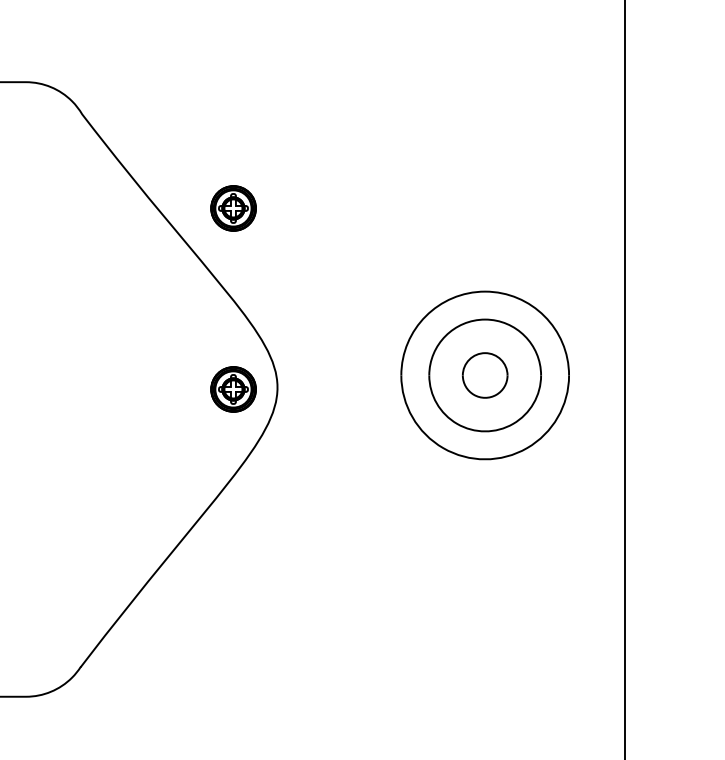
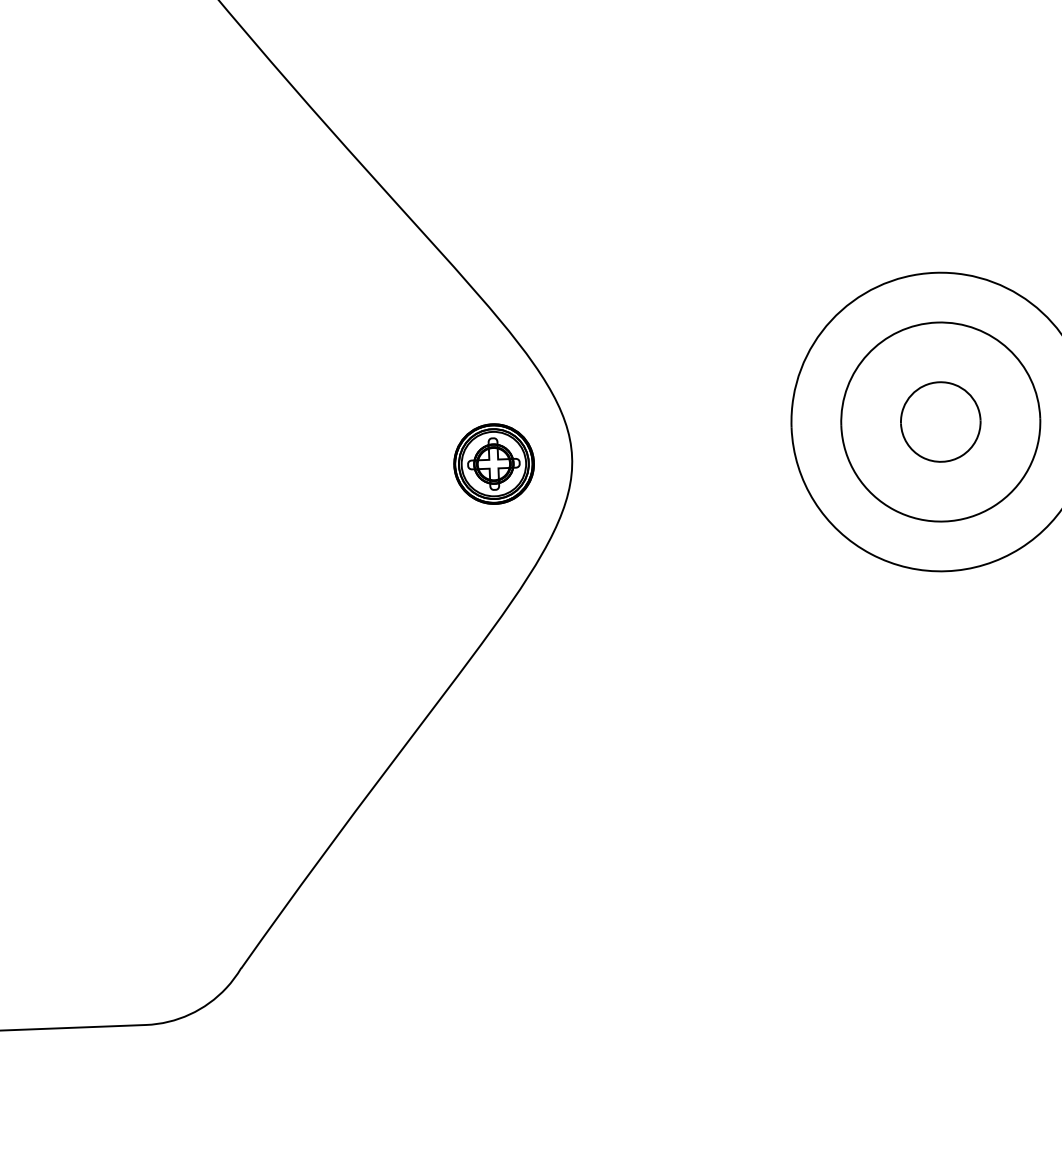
part: (233, 208) -> (481, 142), removed

